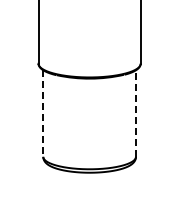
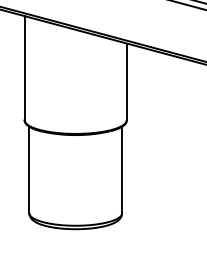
line: (136, 113) -> (122, 169), dashed -> solid
line: (43, 114) -> (29, 170), dashed -> solid

